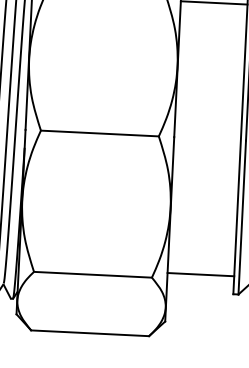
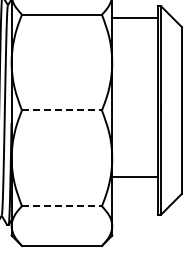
line: (99, 133) -> (61, 110), solid -> dashed
line: (200, 274) -> (134, 176), moved
line: (92, 275) -> (61, 206), solid -> dashed

